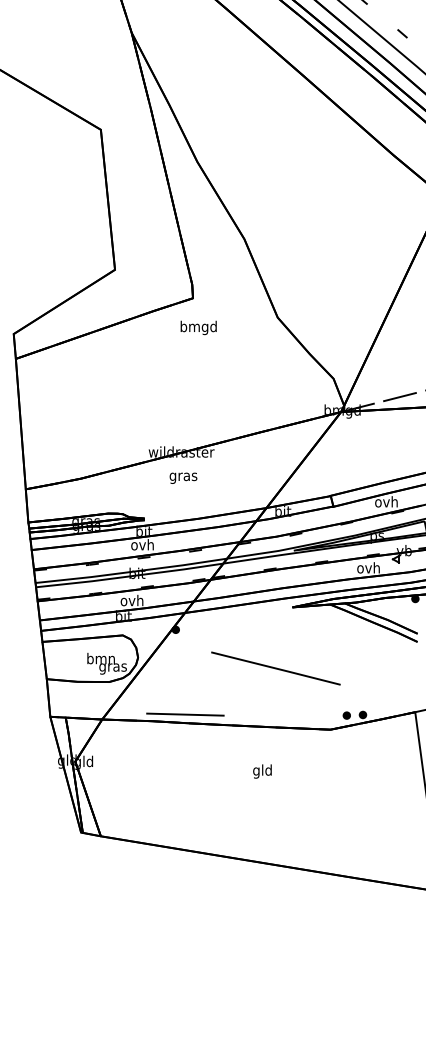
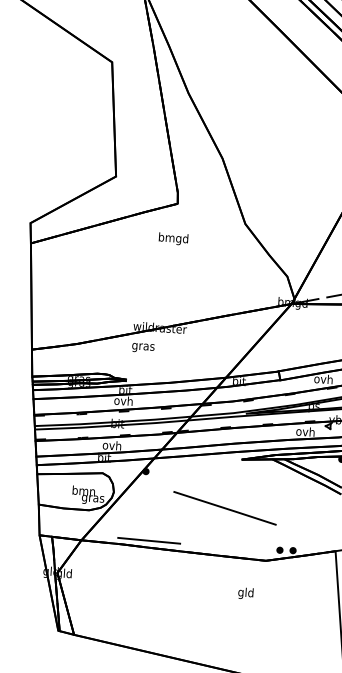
text: (198, 327) -> (173, 238), moved
text: (183, 477) -> (143, 347), moved
text: (262, 771) -> (245, 593), moved

